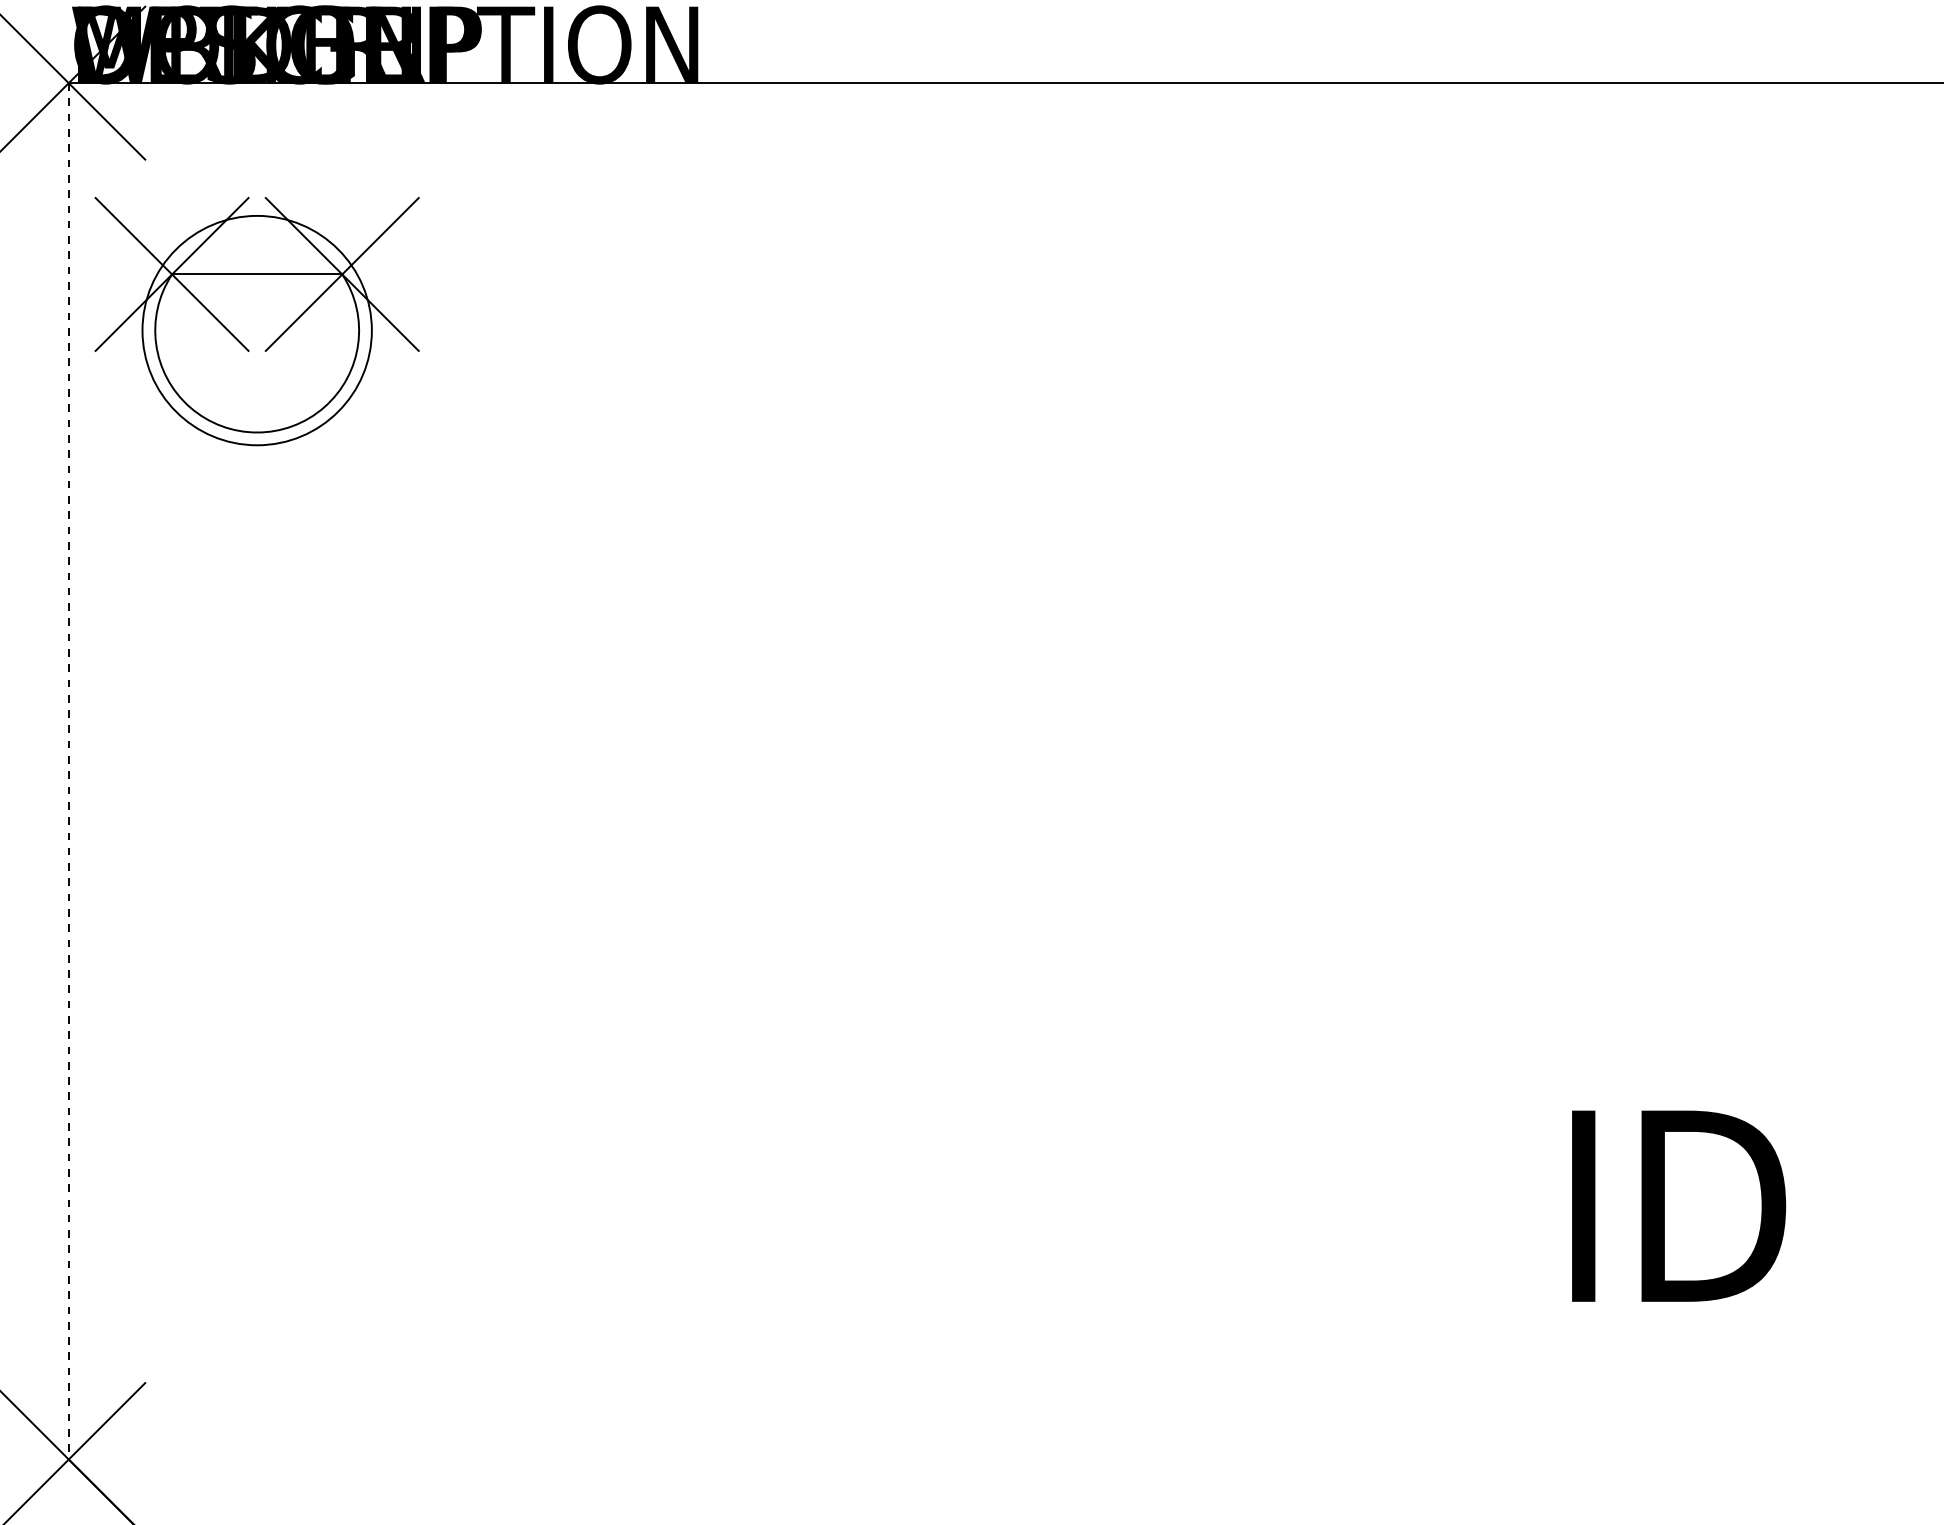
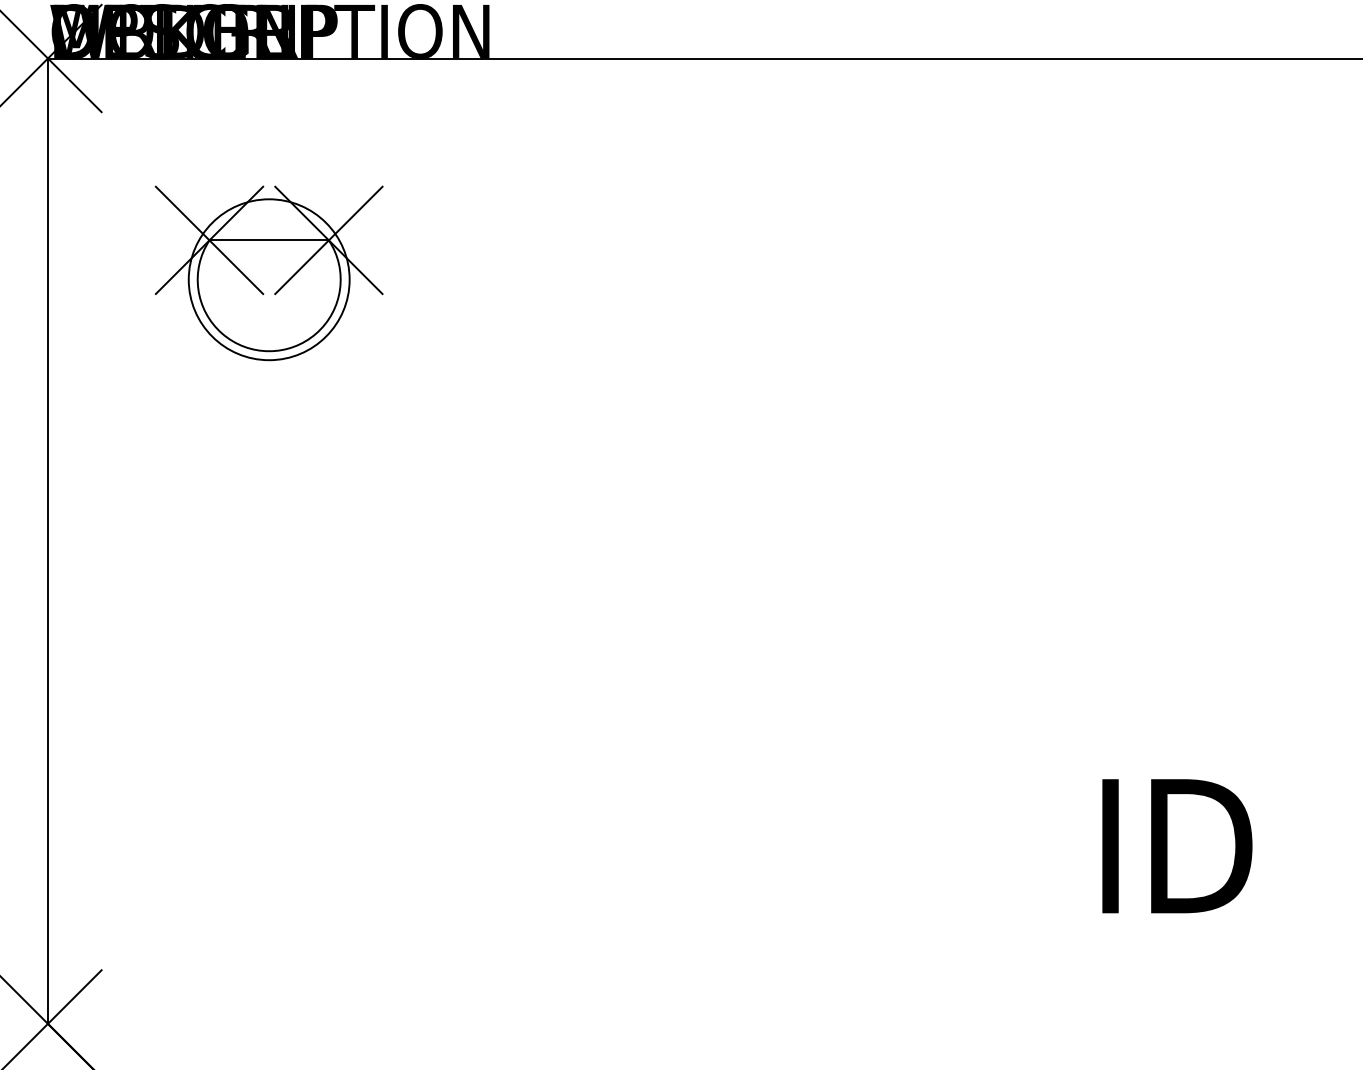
part: (256, 321) -> (268, 273), moved
line: (68, 771) -> (47, 541), dashed -> solid

